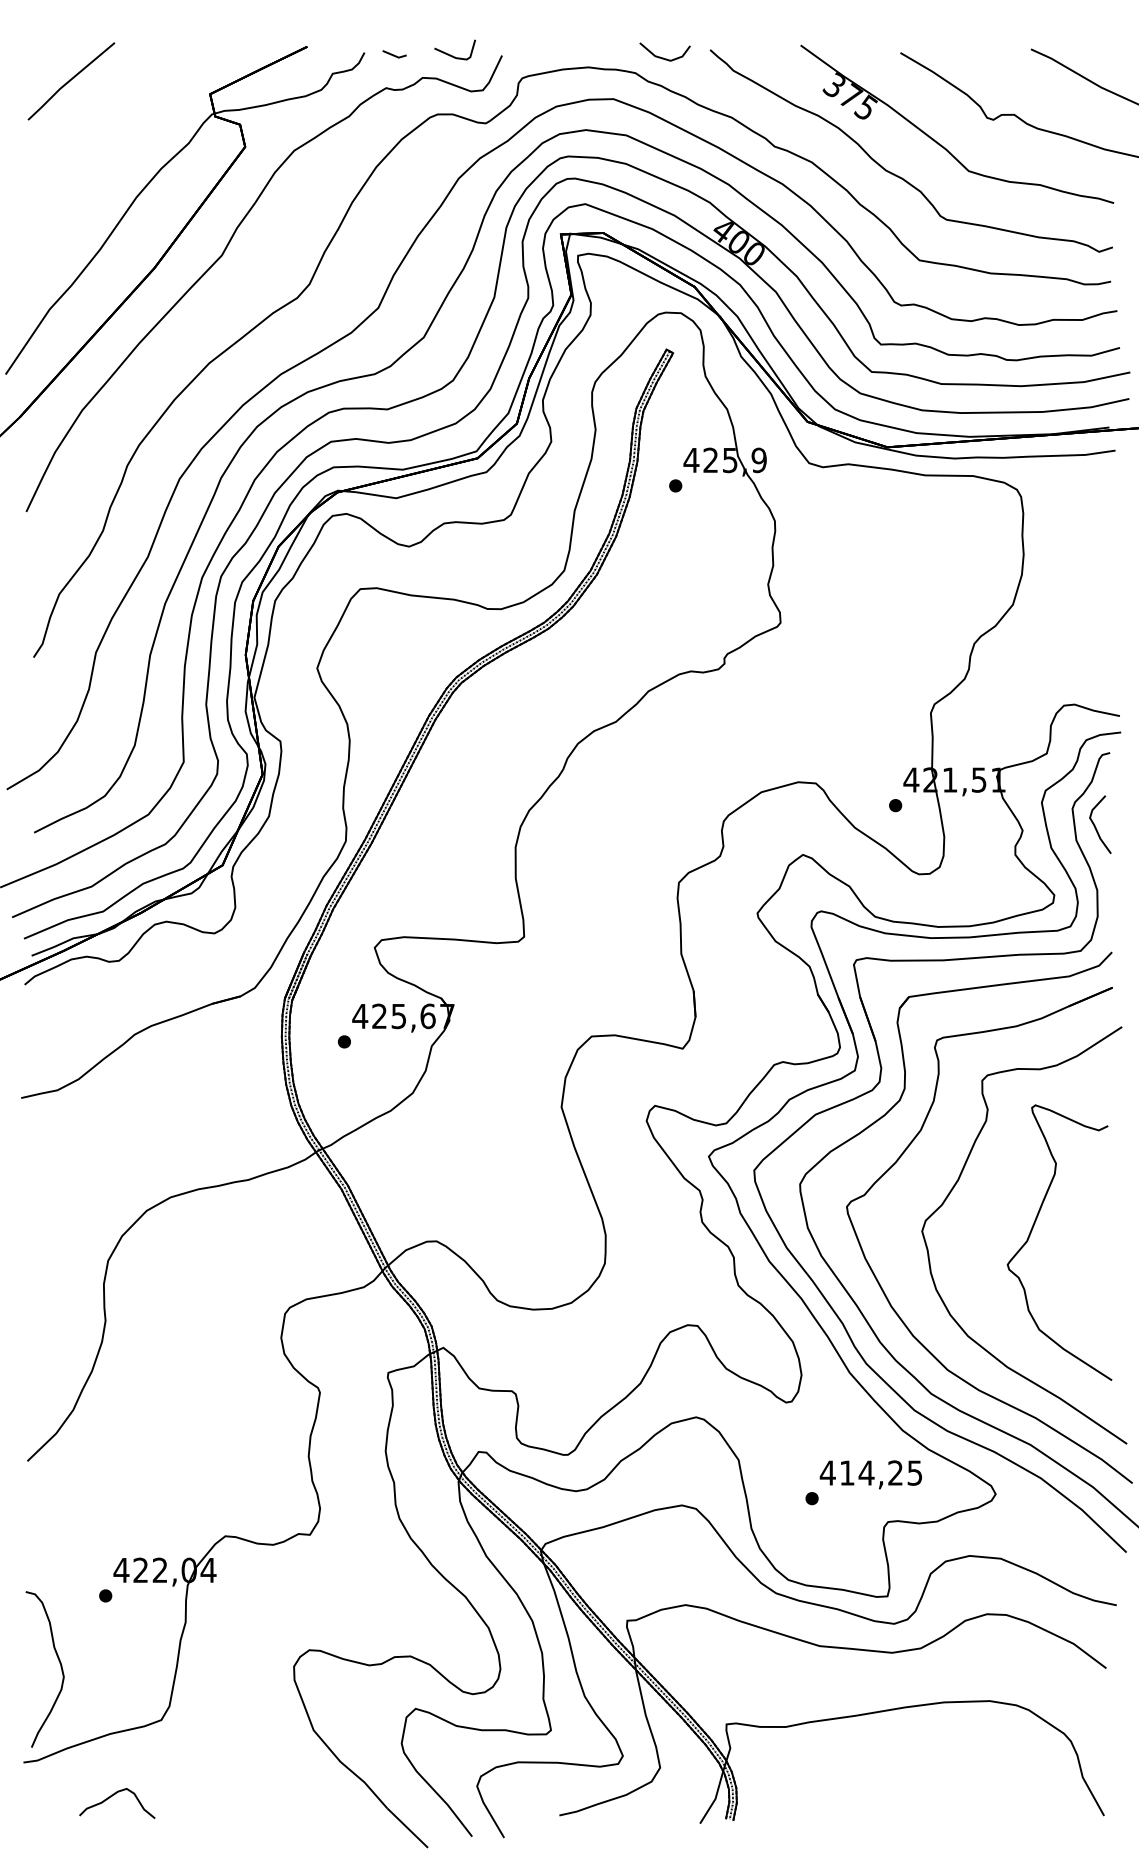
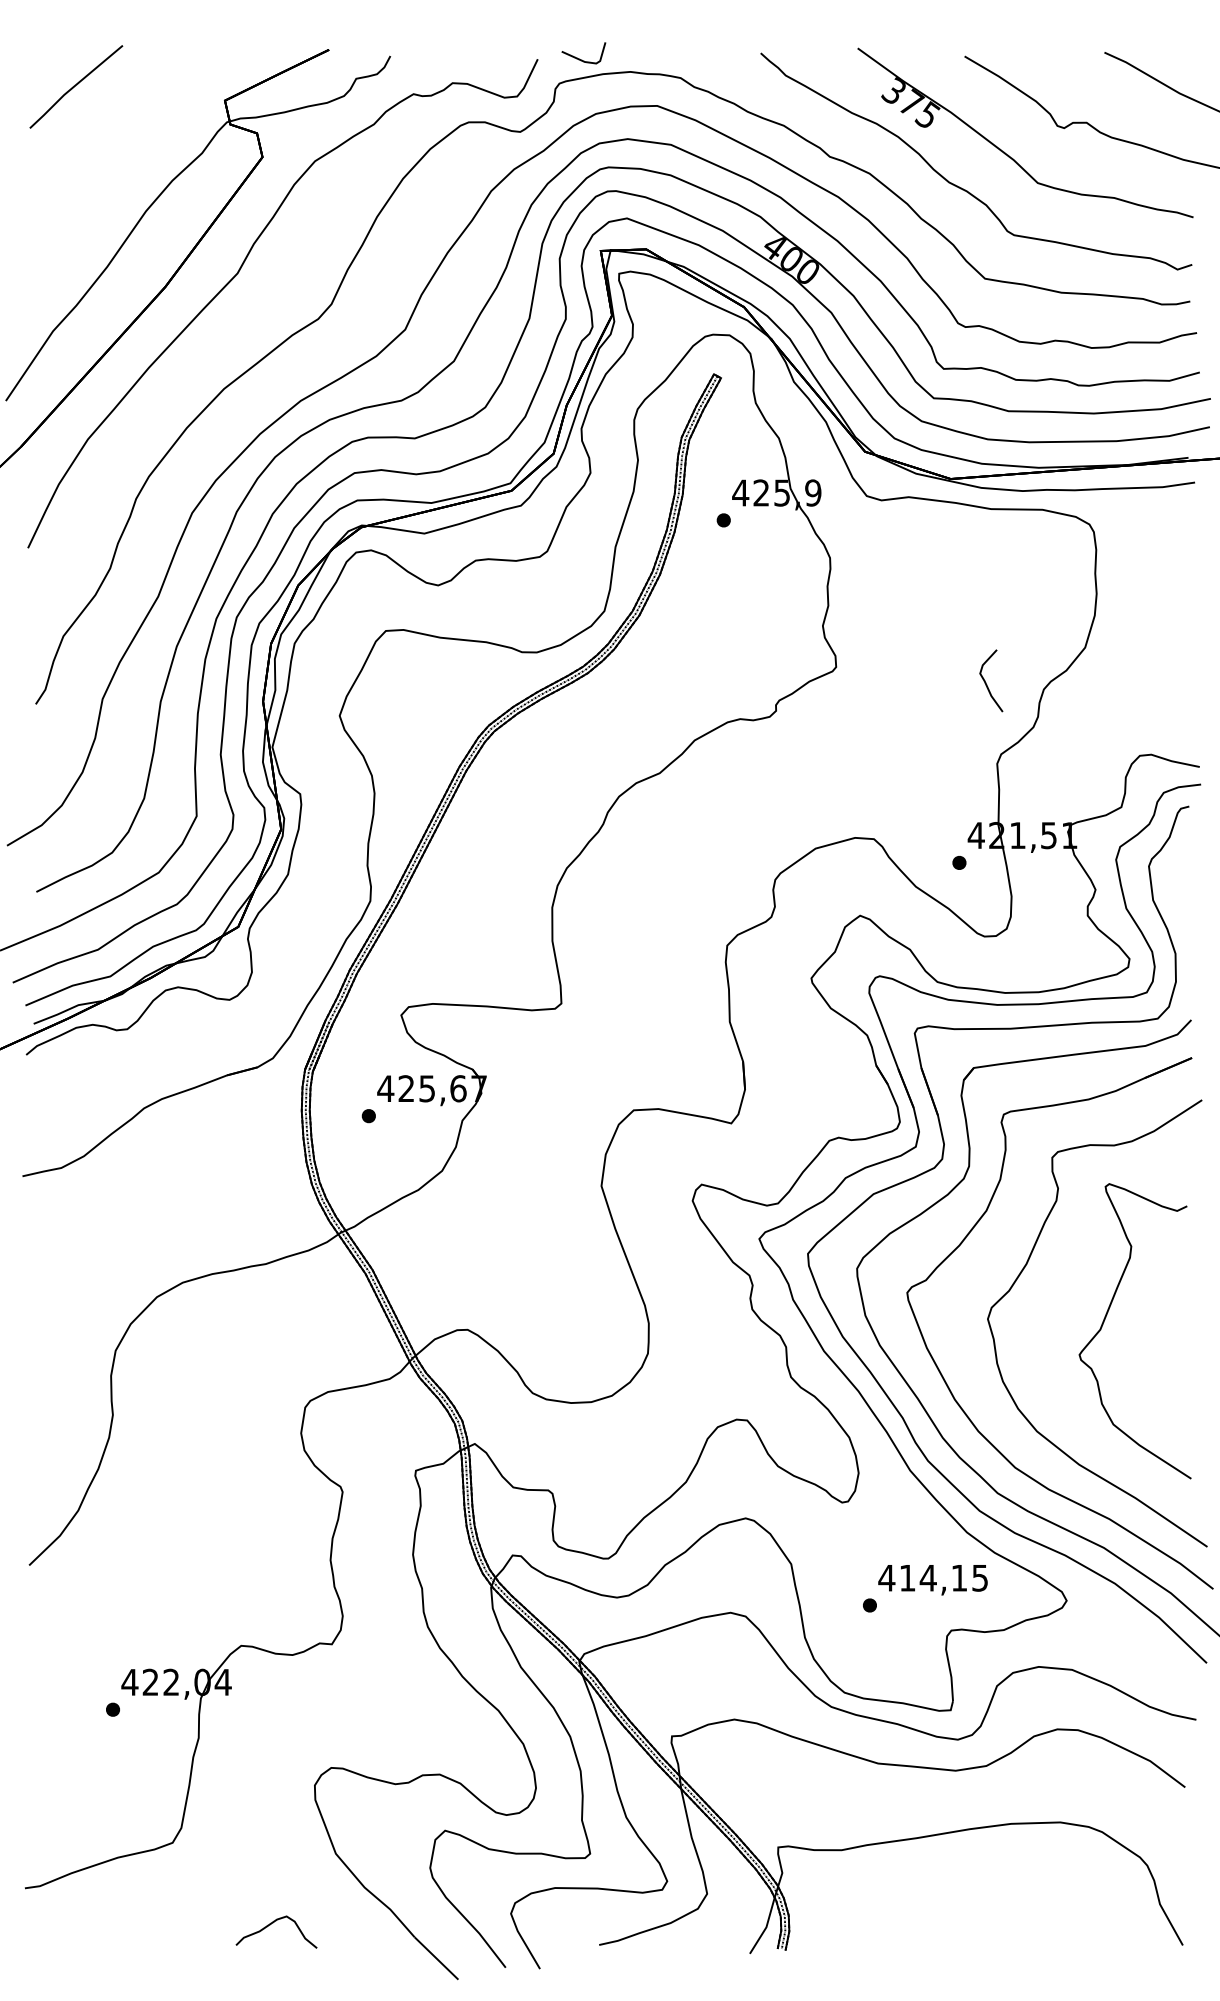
line: (394, 54) -> (422, 58), removed
line: (452, 55) -> (581, 59), moved
line: (663, 57) -> (710, 61), removed
curve: (1096, 827) -> (987, 683), moved
text: (895, 1472) -> (959, 1577), 414,25 -> 414,15
curve: (60, 1667) -> (64, 1786), removed
curve: (111, 1797) -> (270, 1925), moved

